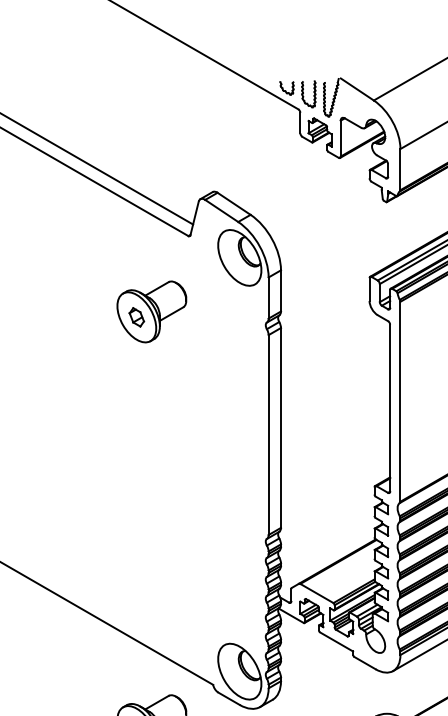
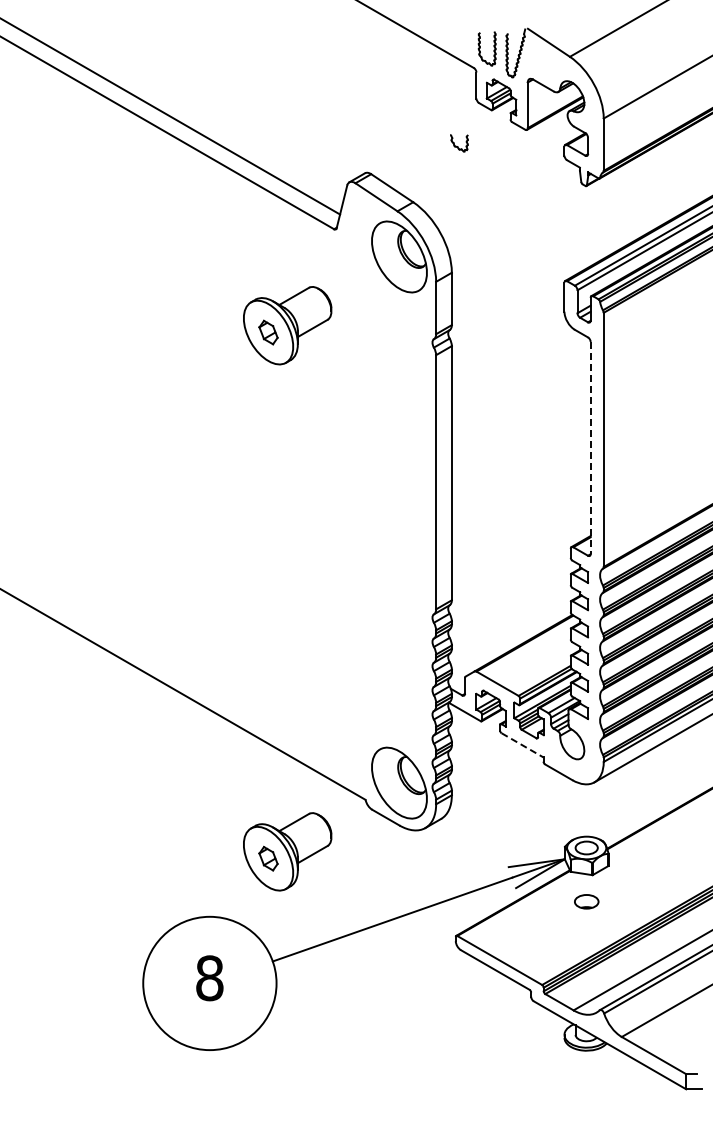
part: (287, 88) -> (459, 143), moved
line: (390, 408) -> (590, 448), solid -> dashed
line: (336, 642) -> (522, 745), solid -> dashed

